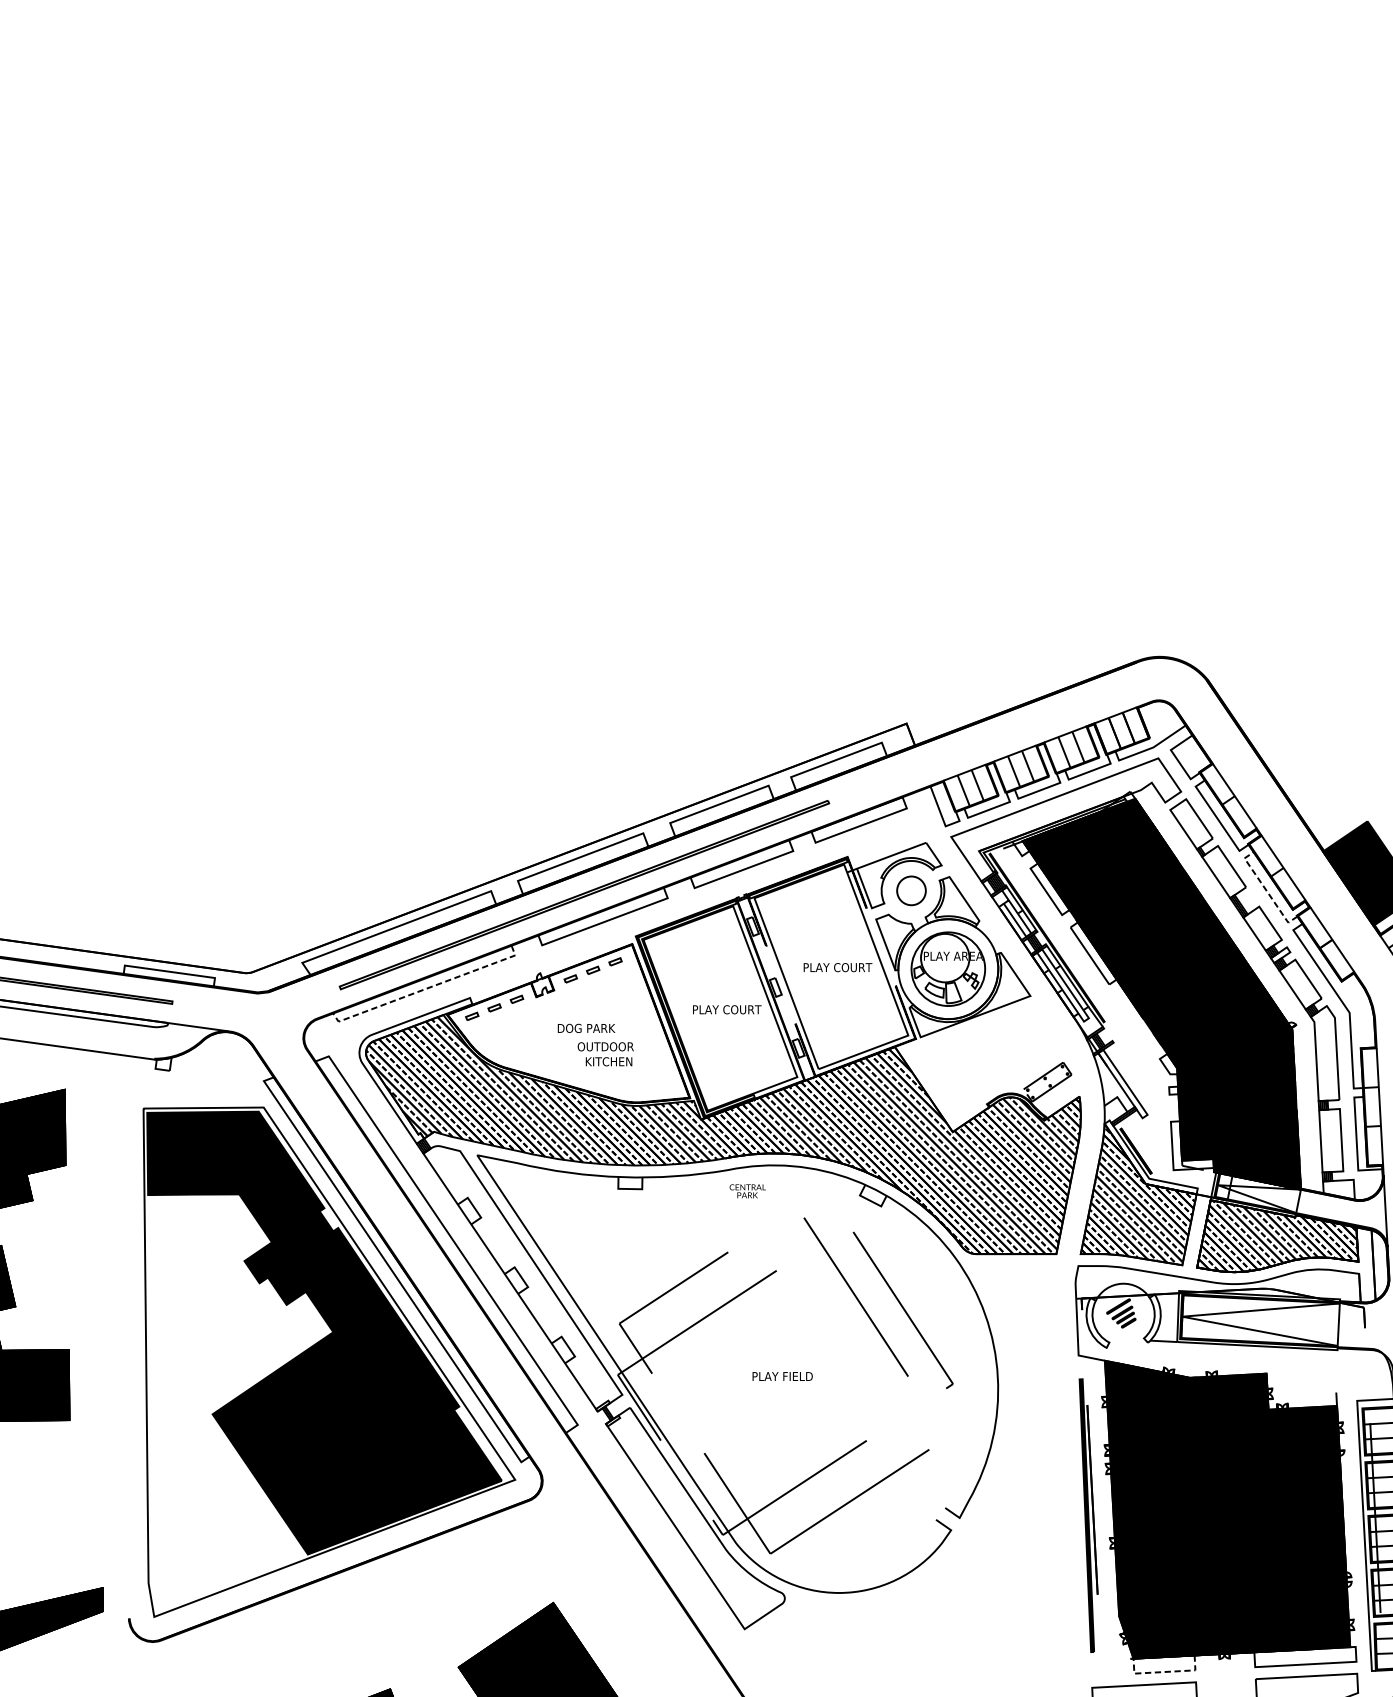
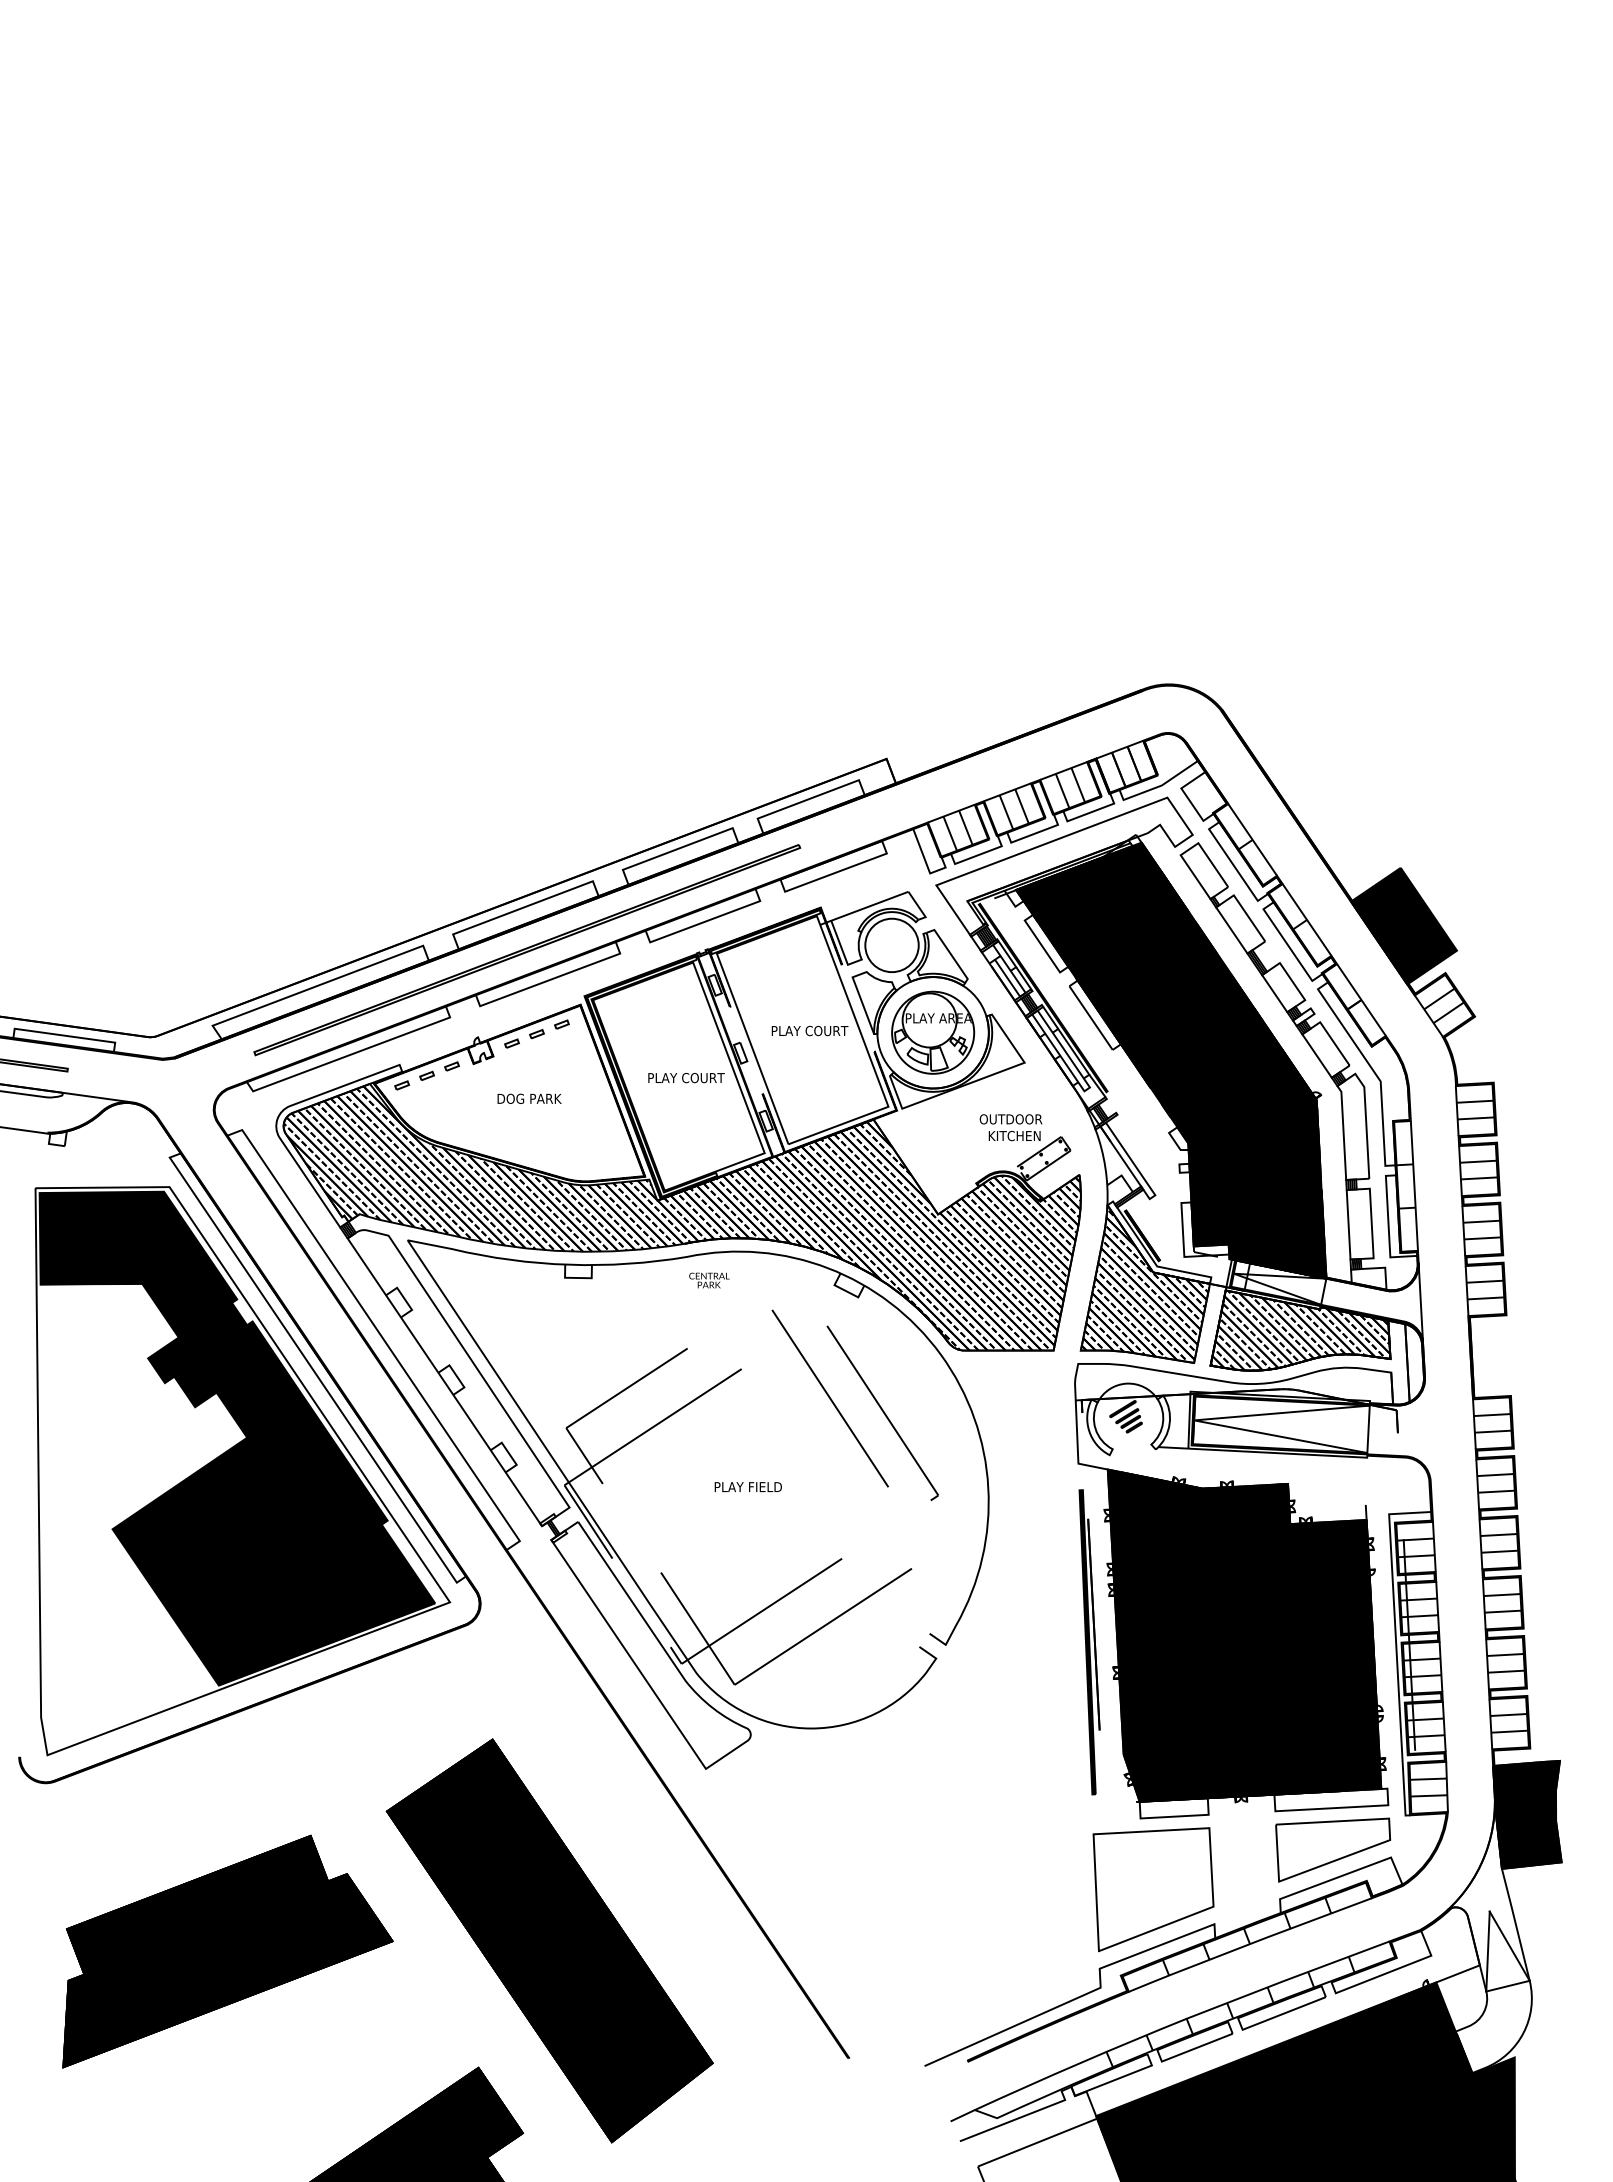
circle: (911, 890) -> (891, 945), size x1.67
line: (1266, 890) -> (1287, 944), dashed -> solid
line: (426, 988) -> (351, 1054), dashed -> solid
text: (605, 1054) -> (1010, 1127), moved
line: (1164, 1671) -> (1174, 1816), dashed -> solid

